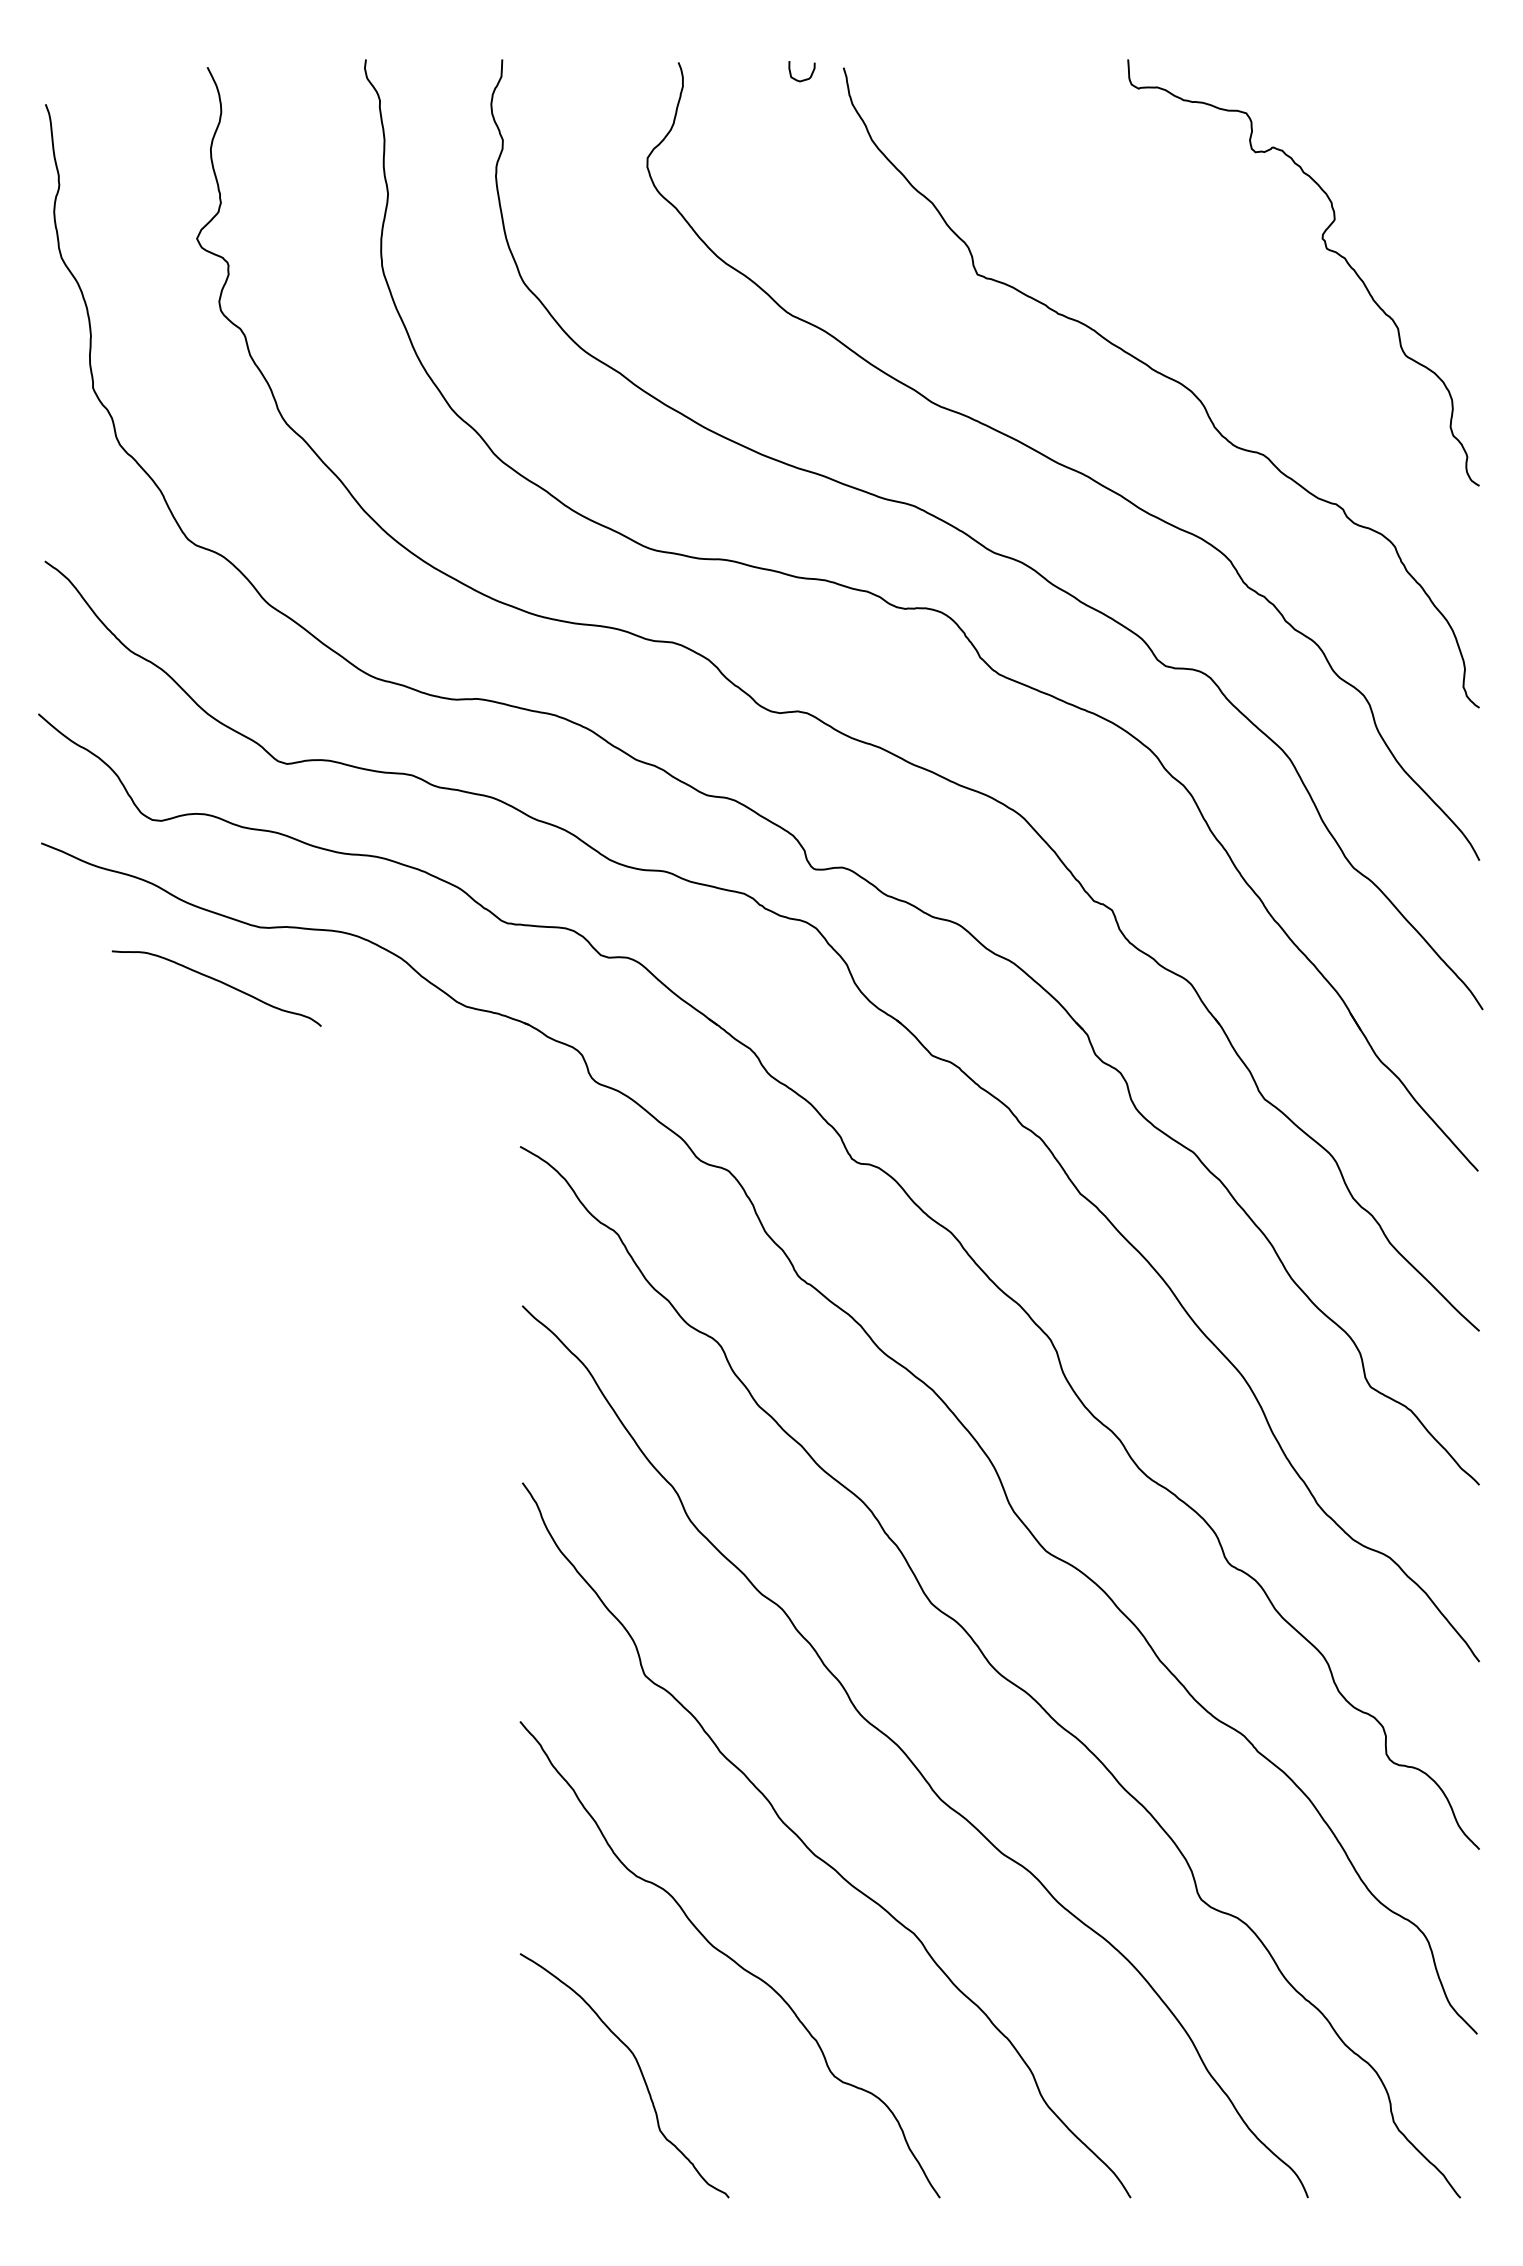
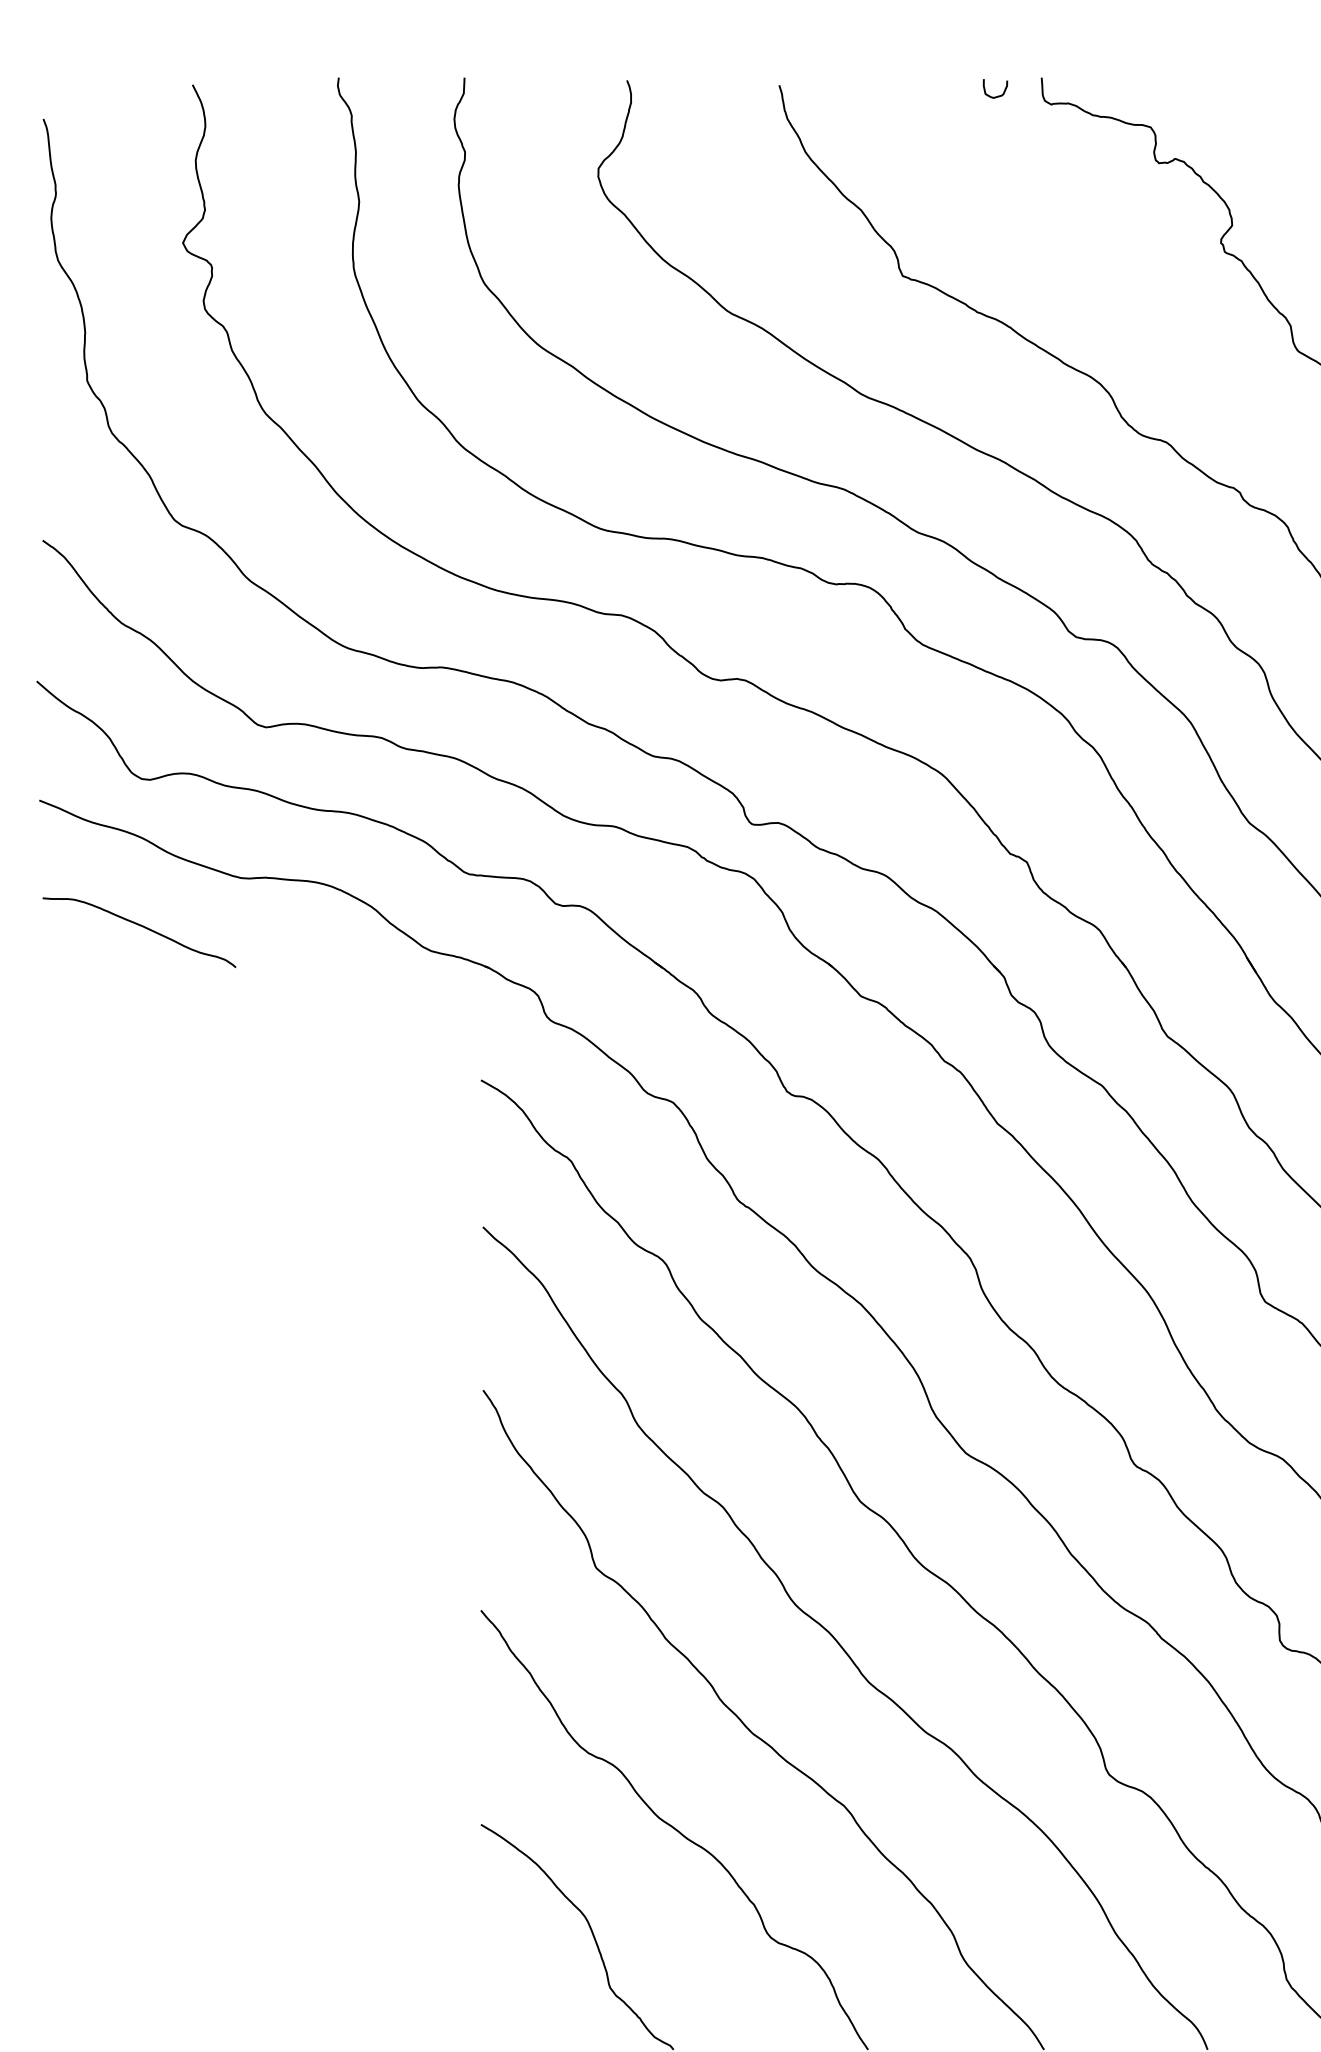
curve: (802, 79) -> (995, 96), moved
curve: (219, 982) -> (141, 927), moved

